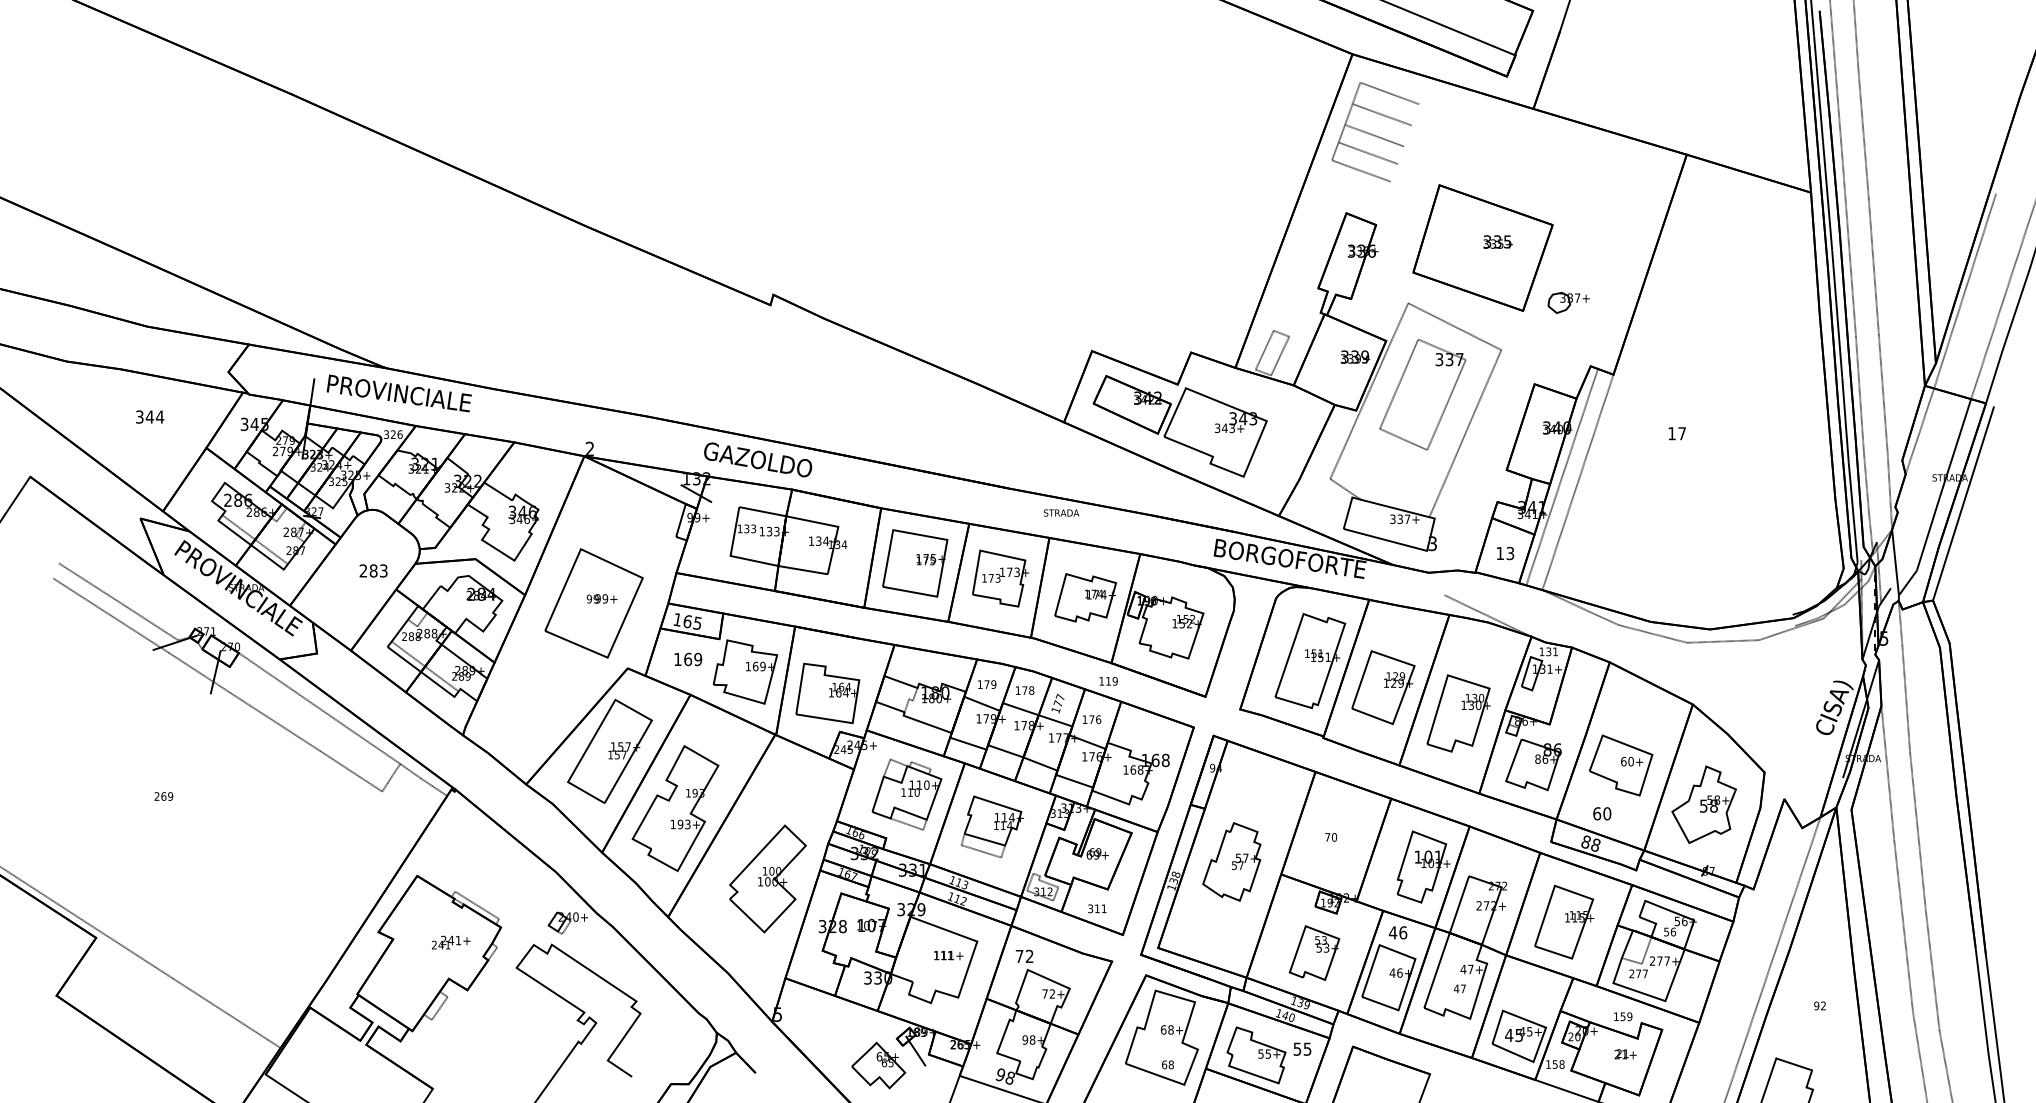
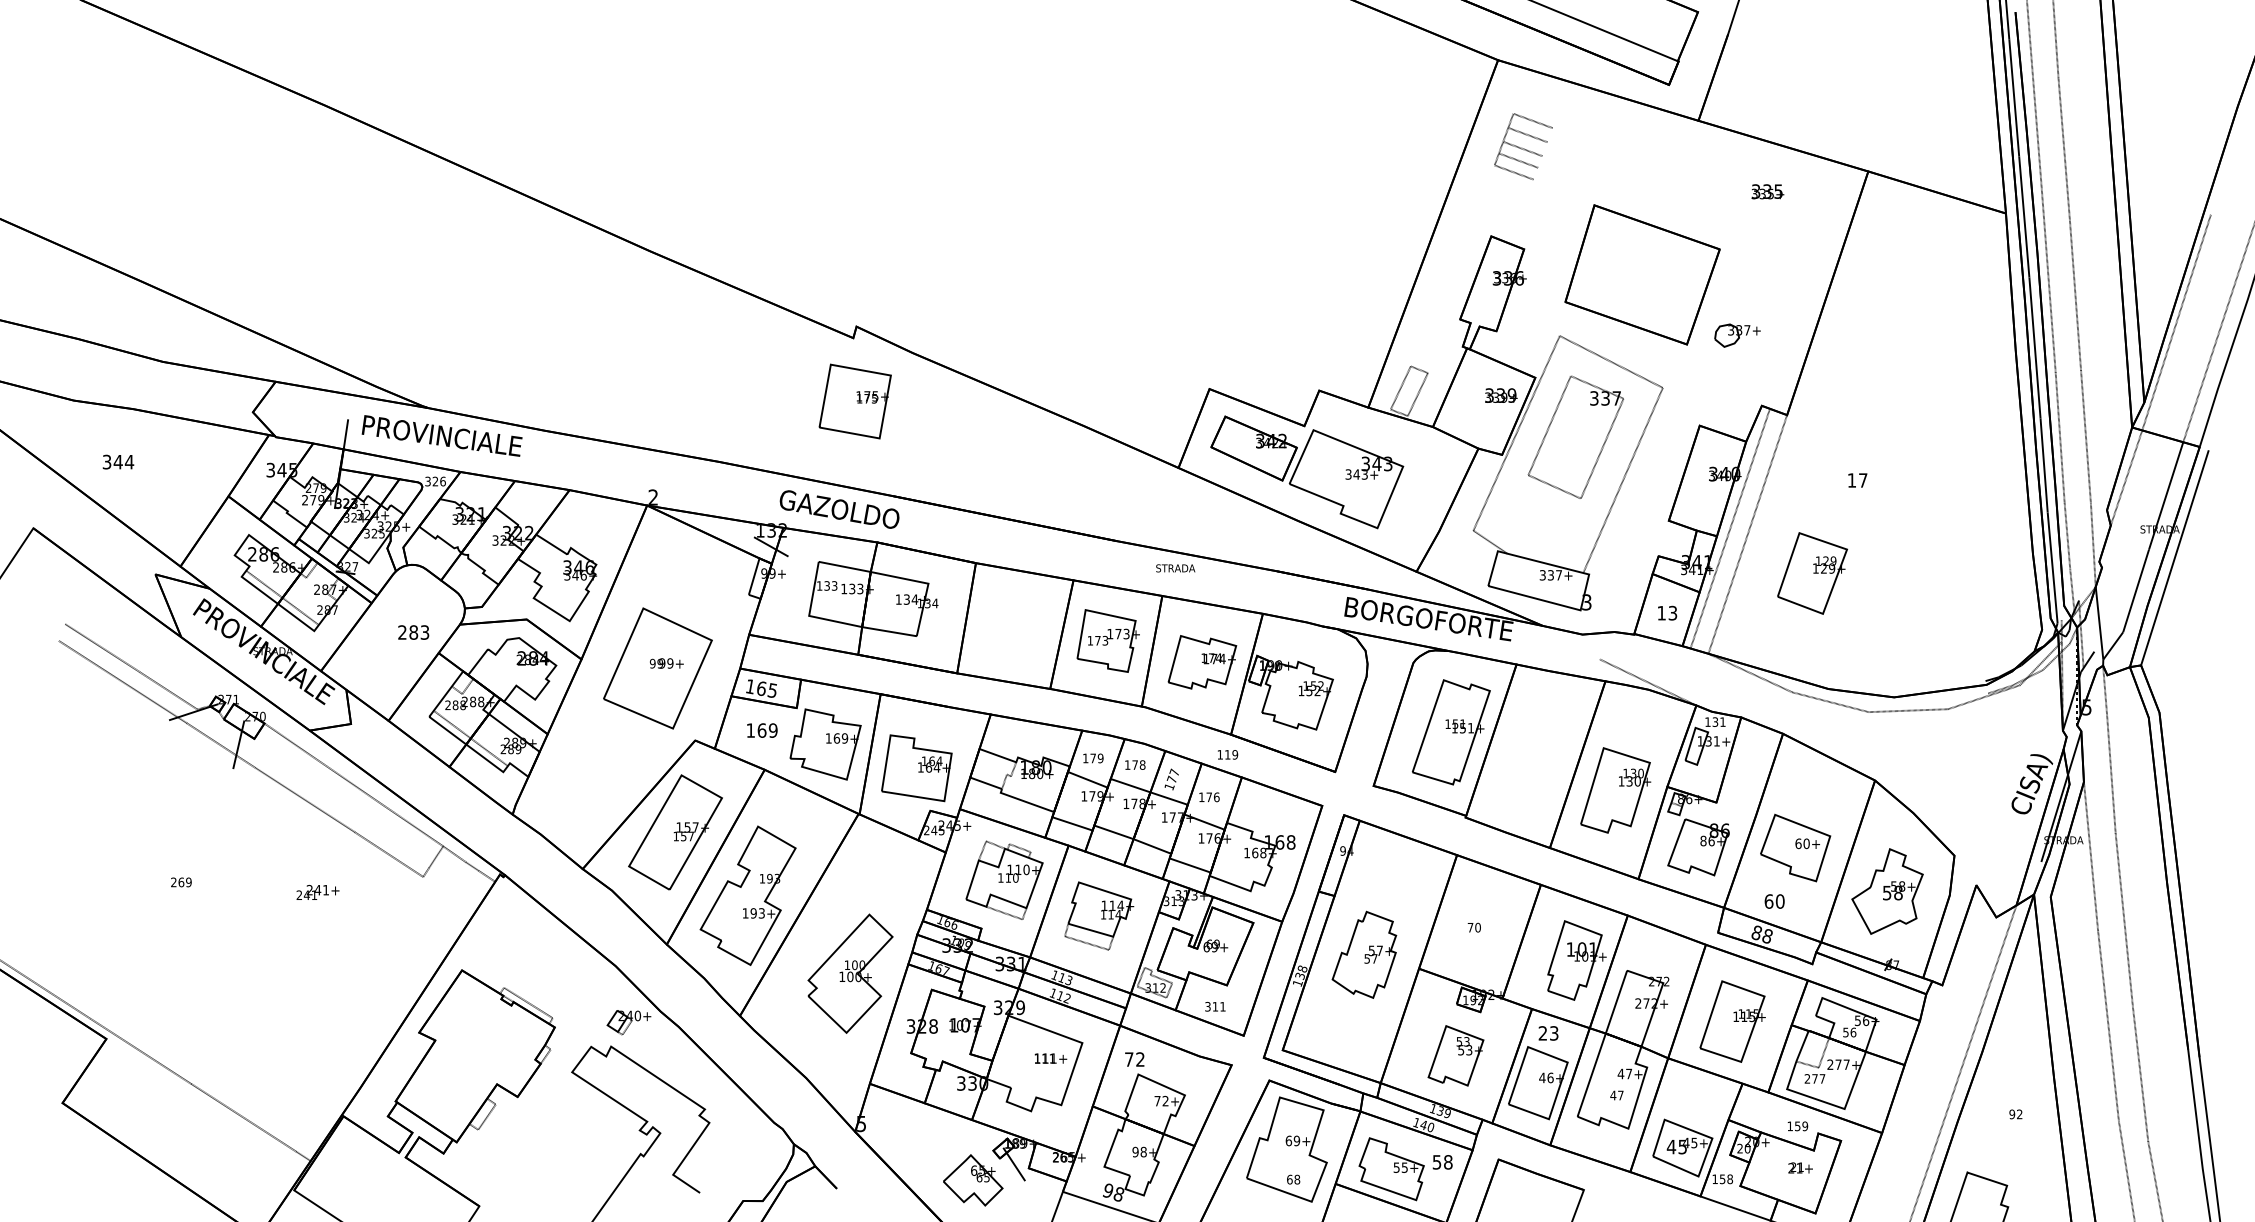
part: (1375, 132) -> (1523, 146), size x0.6
text: (1497, 241) -> (1767, 191), moved
text: (150, 416) -> (118, 461), moved
part: (915, 563) -> (855, 401), moved
part: (1383, 687) -> (1812, 573), moved
text: (1397, 932) -> (1547, 1033), 46 -> 23
text: (451, 942) -> (318, 892), moved
text: (1170, 1029) -> (1296, 1140), 68+ -> 69+
text: (1307, 1048) -> (1448, 1161), 55 -> 58

